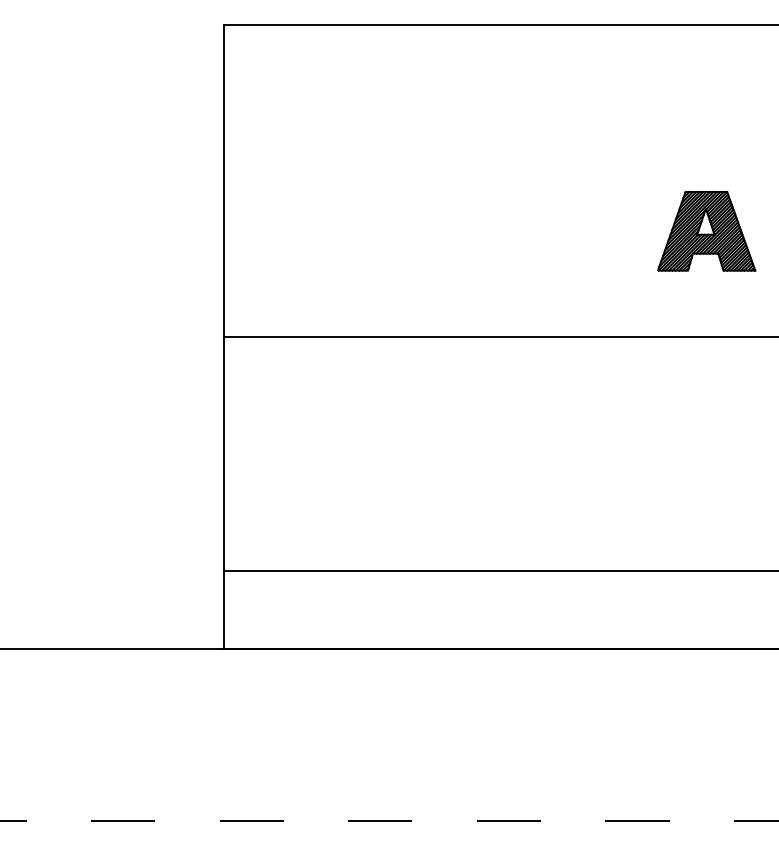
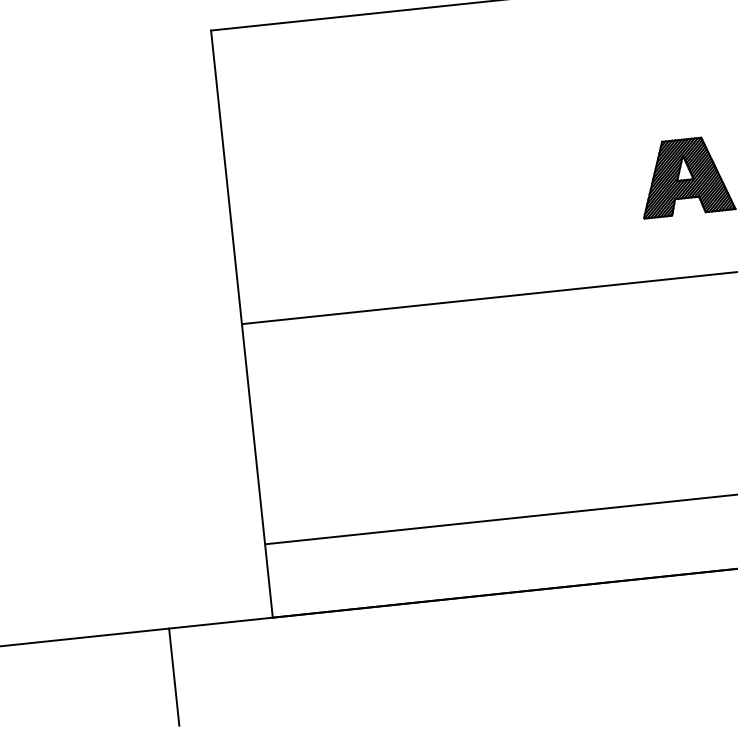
line: (114, 699) -> (174, 676), added

